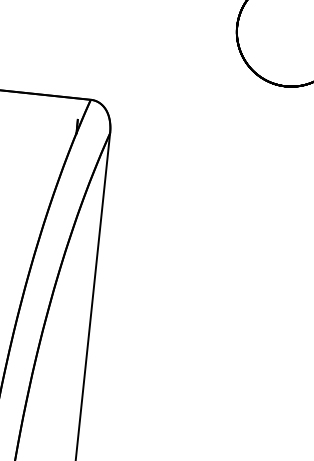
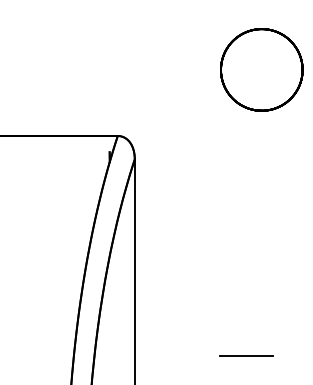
line: (231, 409) -> (246, 355), added

